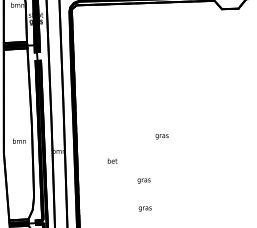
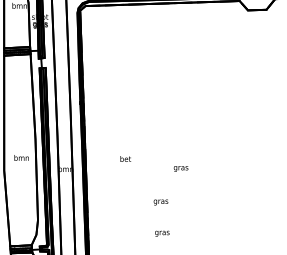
text: (161, 136) -> (180, 168), moved
text: (112, 160) -> (125, 158), moved

